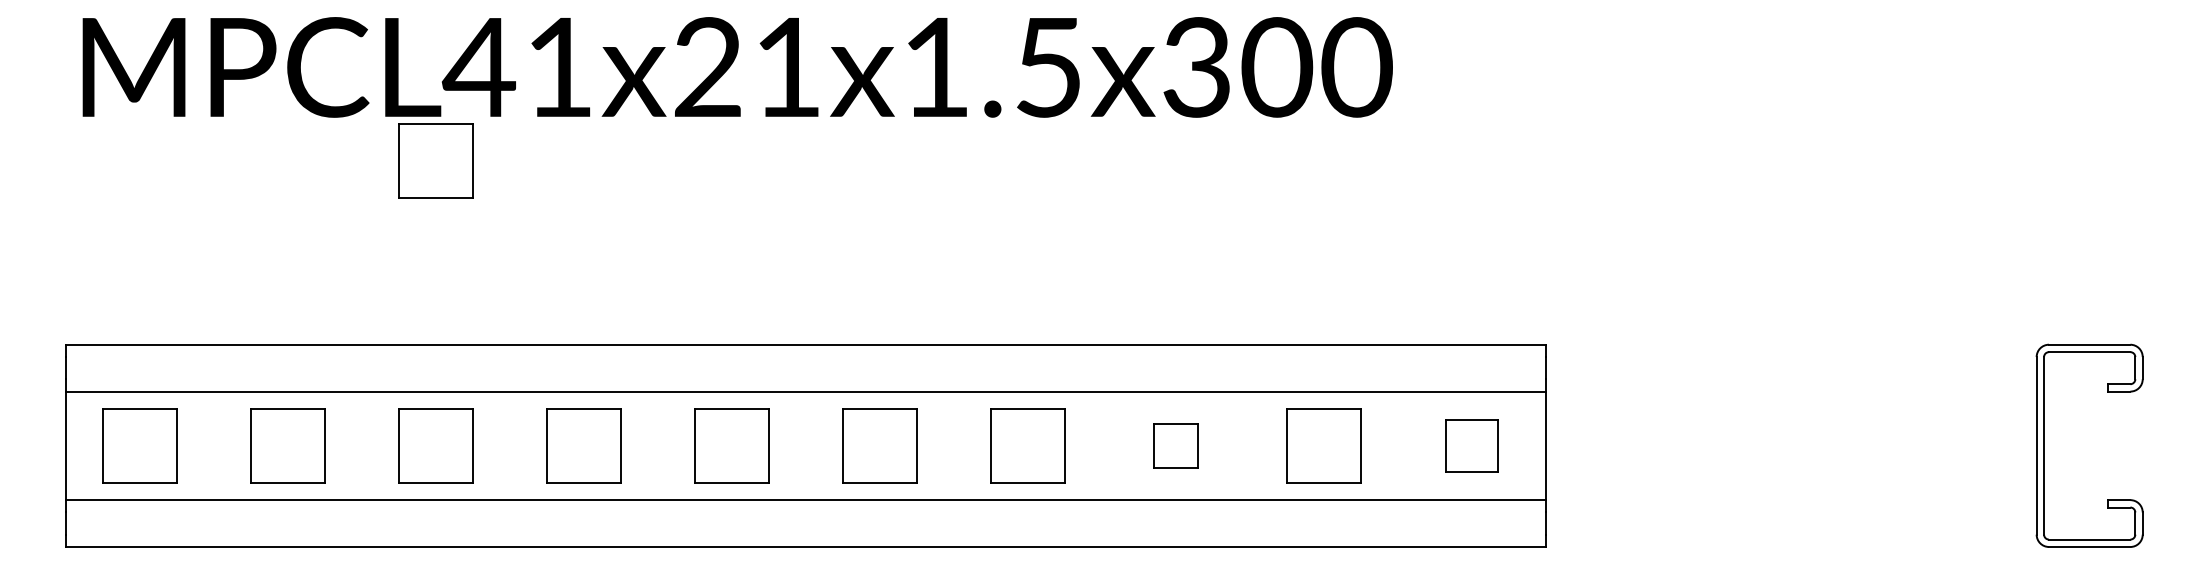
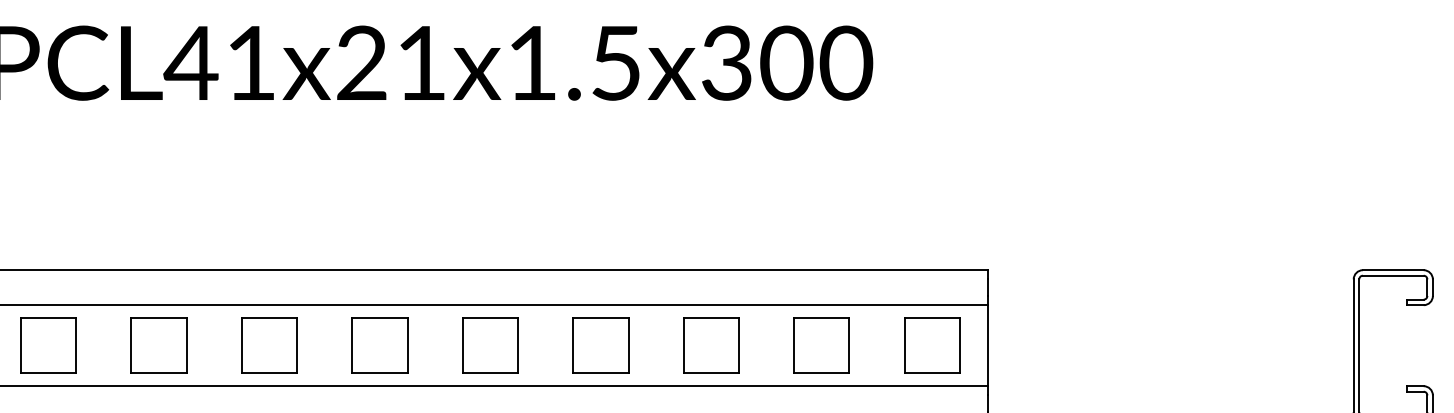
part: (435, 160) -> (158, 132), removed
part: (1175, 445) -> (710, 345), size x1.67
part: (1471, 445) -> (931, 345), size x1.43

